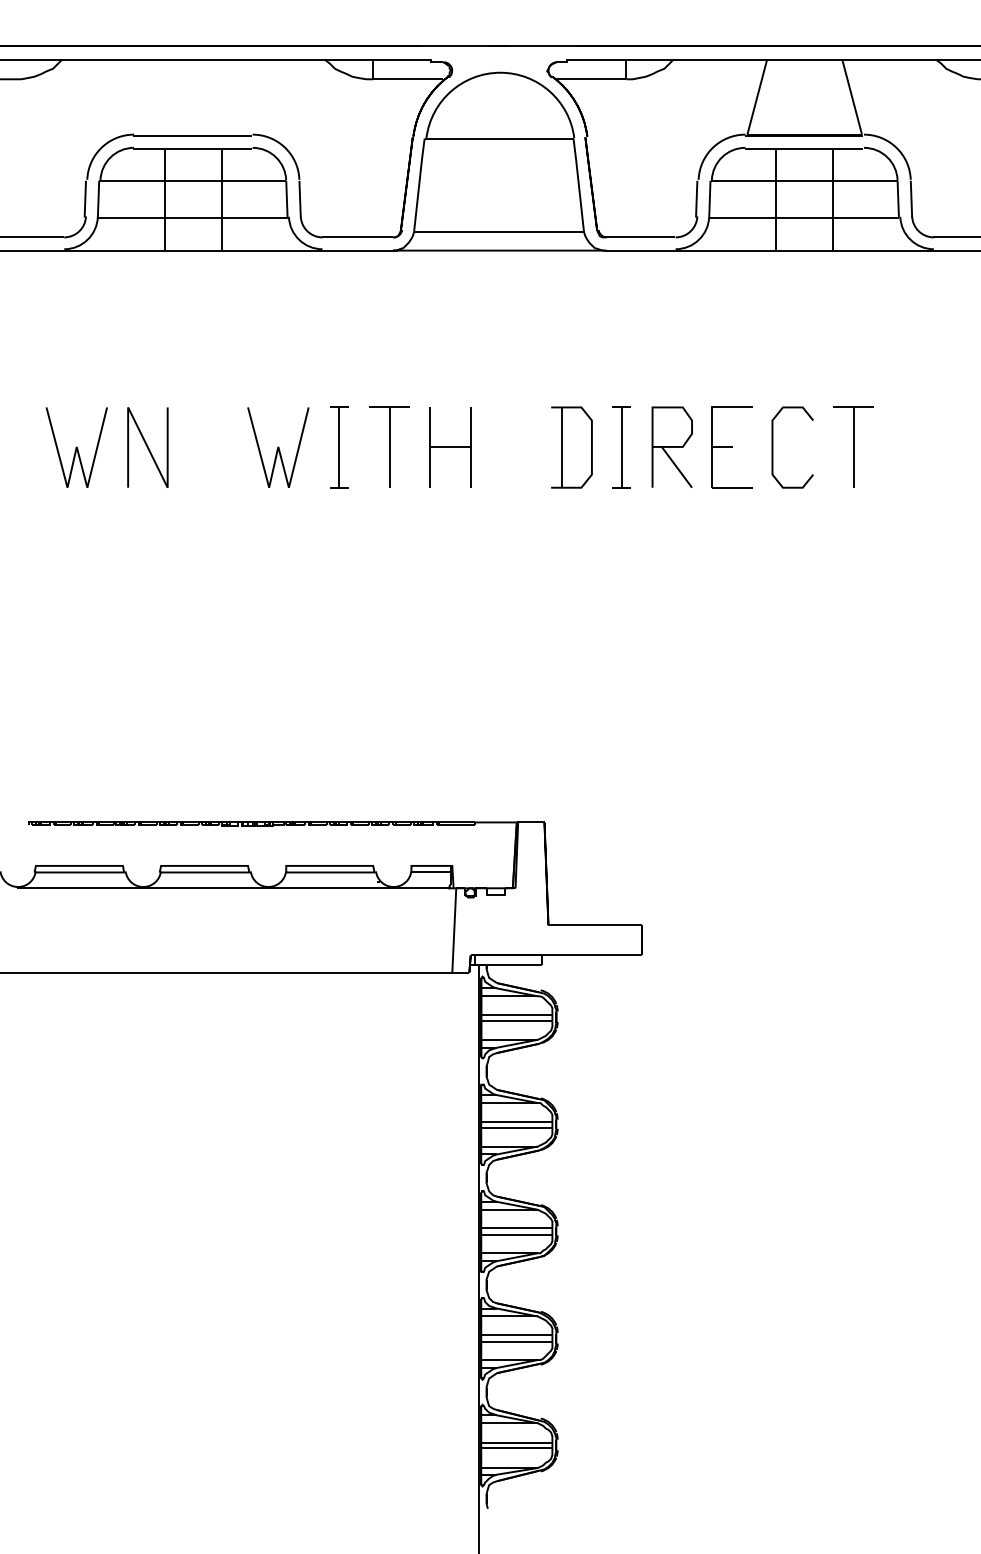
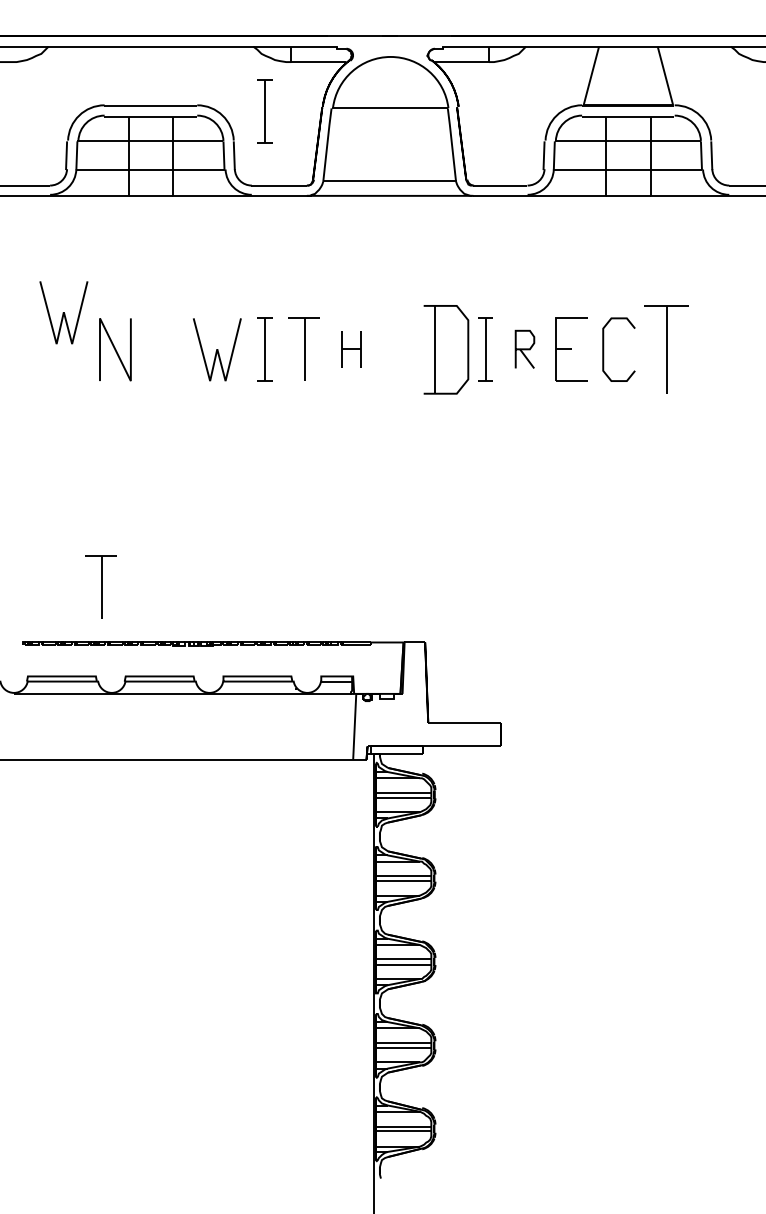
part: (338, 142) -> (264, 111), added
part: (853, 446) -> (666, 348), size x1.4
line: (76, 447) -> (63, 312), moved
part: (450, 447) -> (351, 349), size x0.6
part: (571, 447) -> (446, 349), size x1.4
part: (671, 447) -> (524, 349), size x0.6
part: (128, 750) -> (100, 586), added

